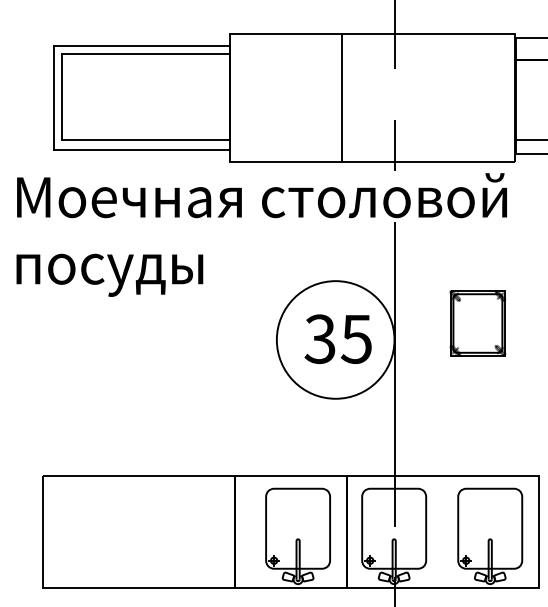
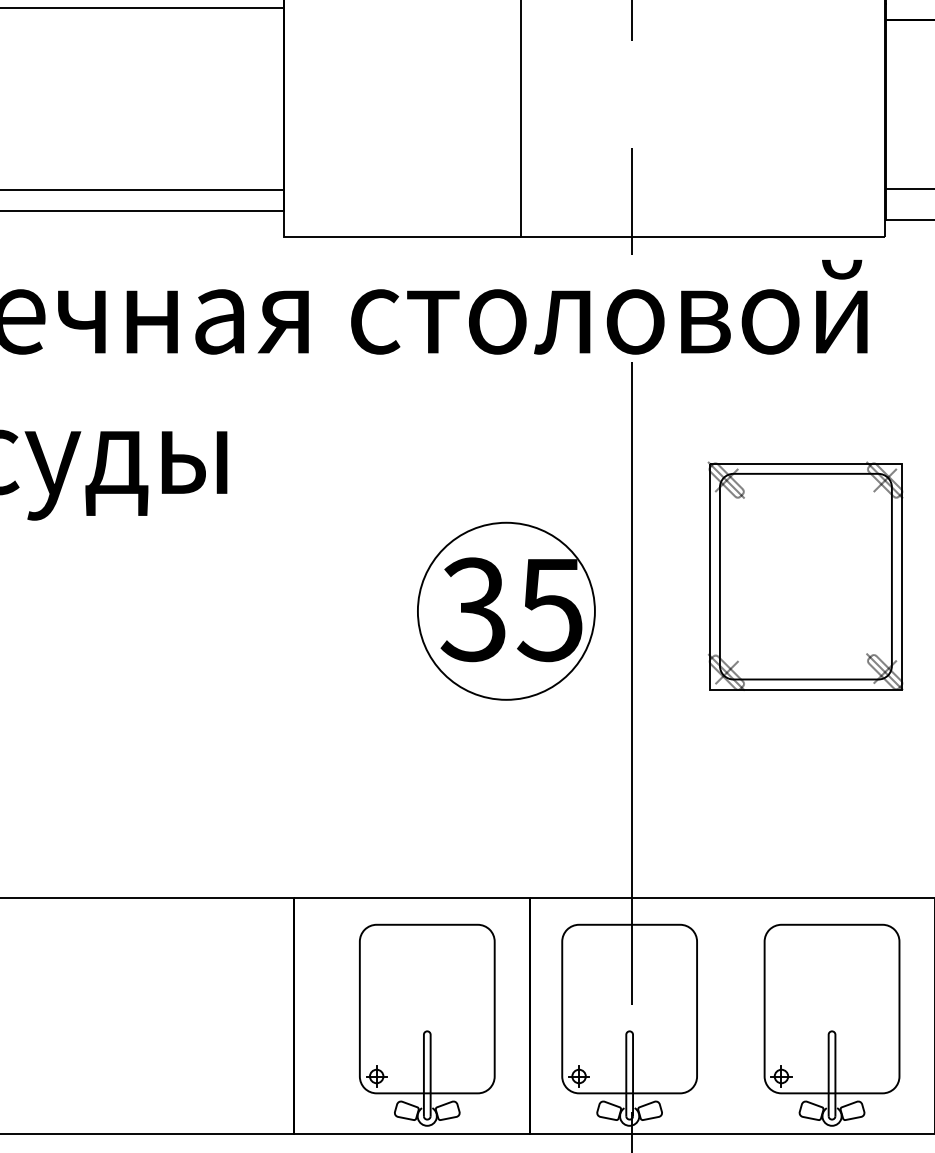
part: (477, 323) -> (805, 576), size x1.67
circle: (335, 339) -> (506, 610), size x0.71

